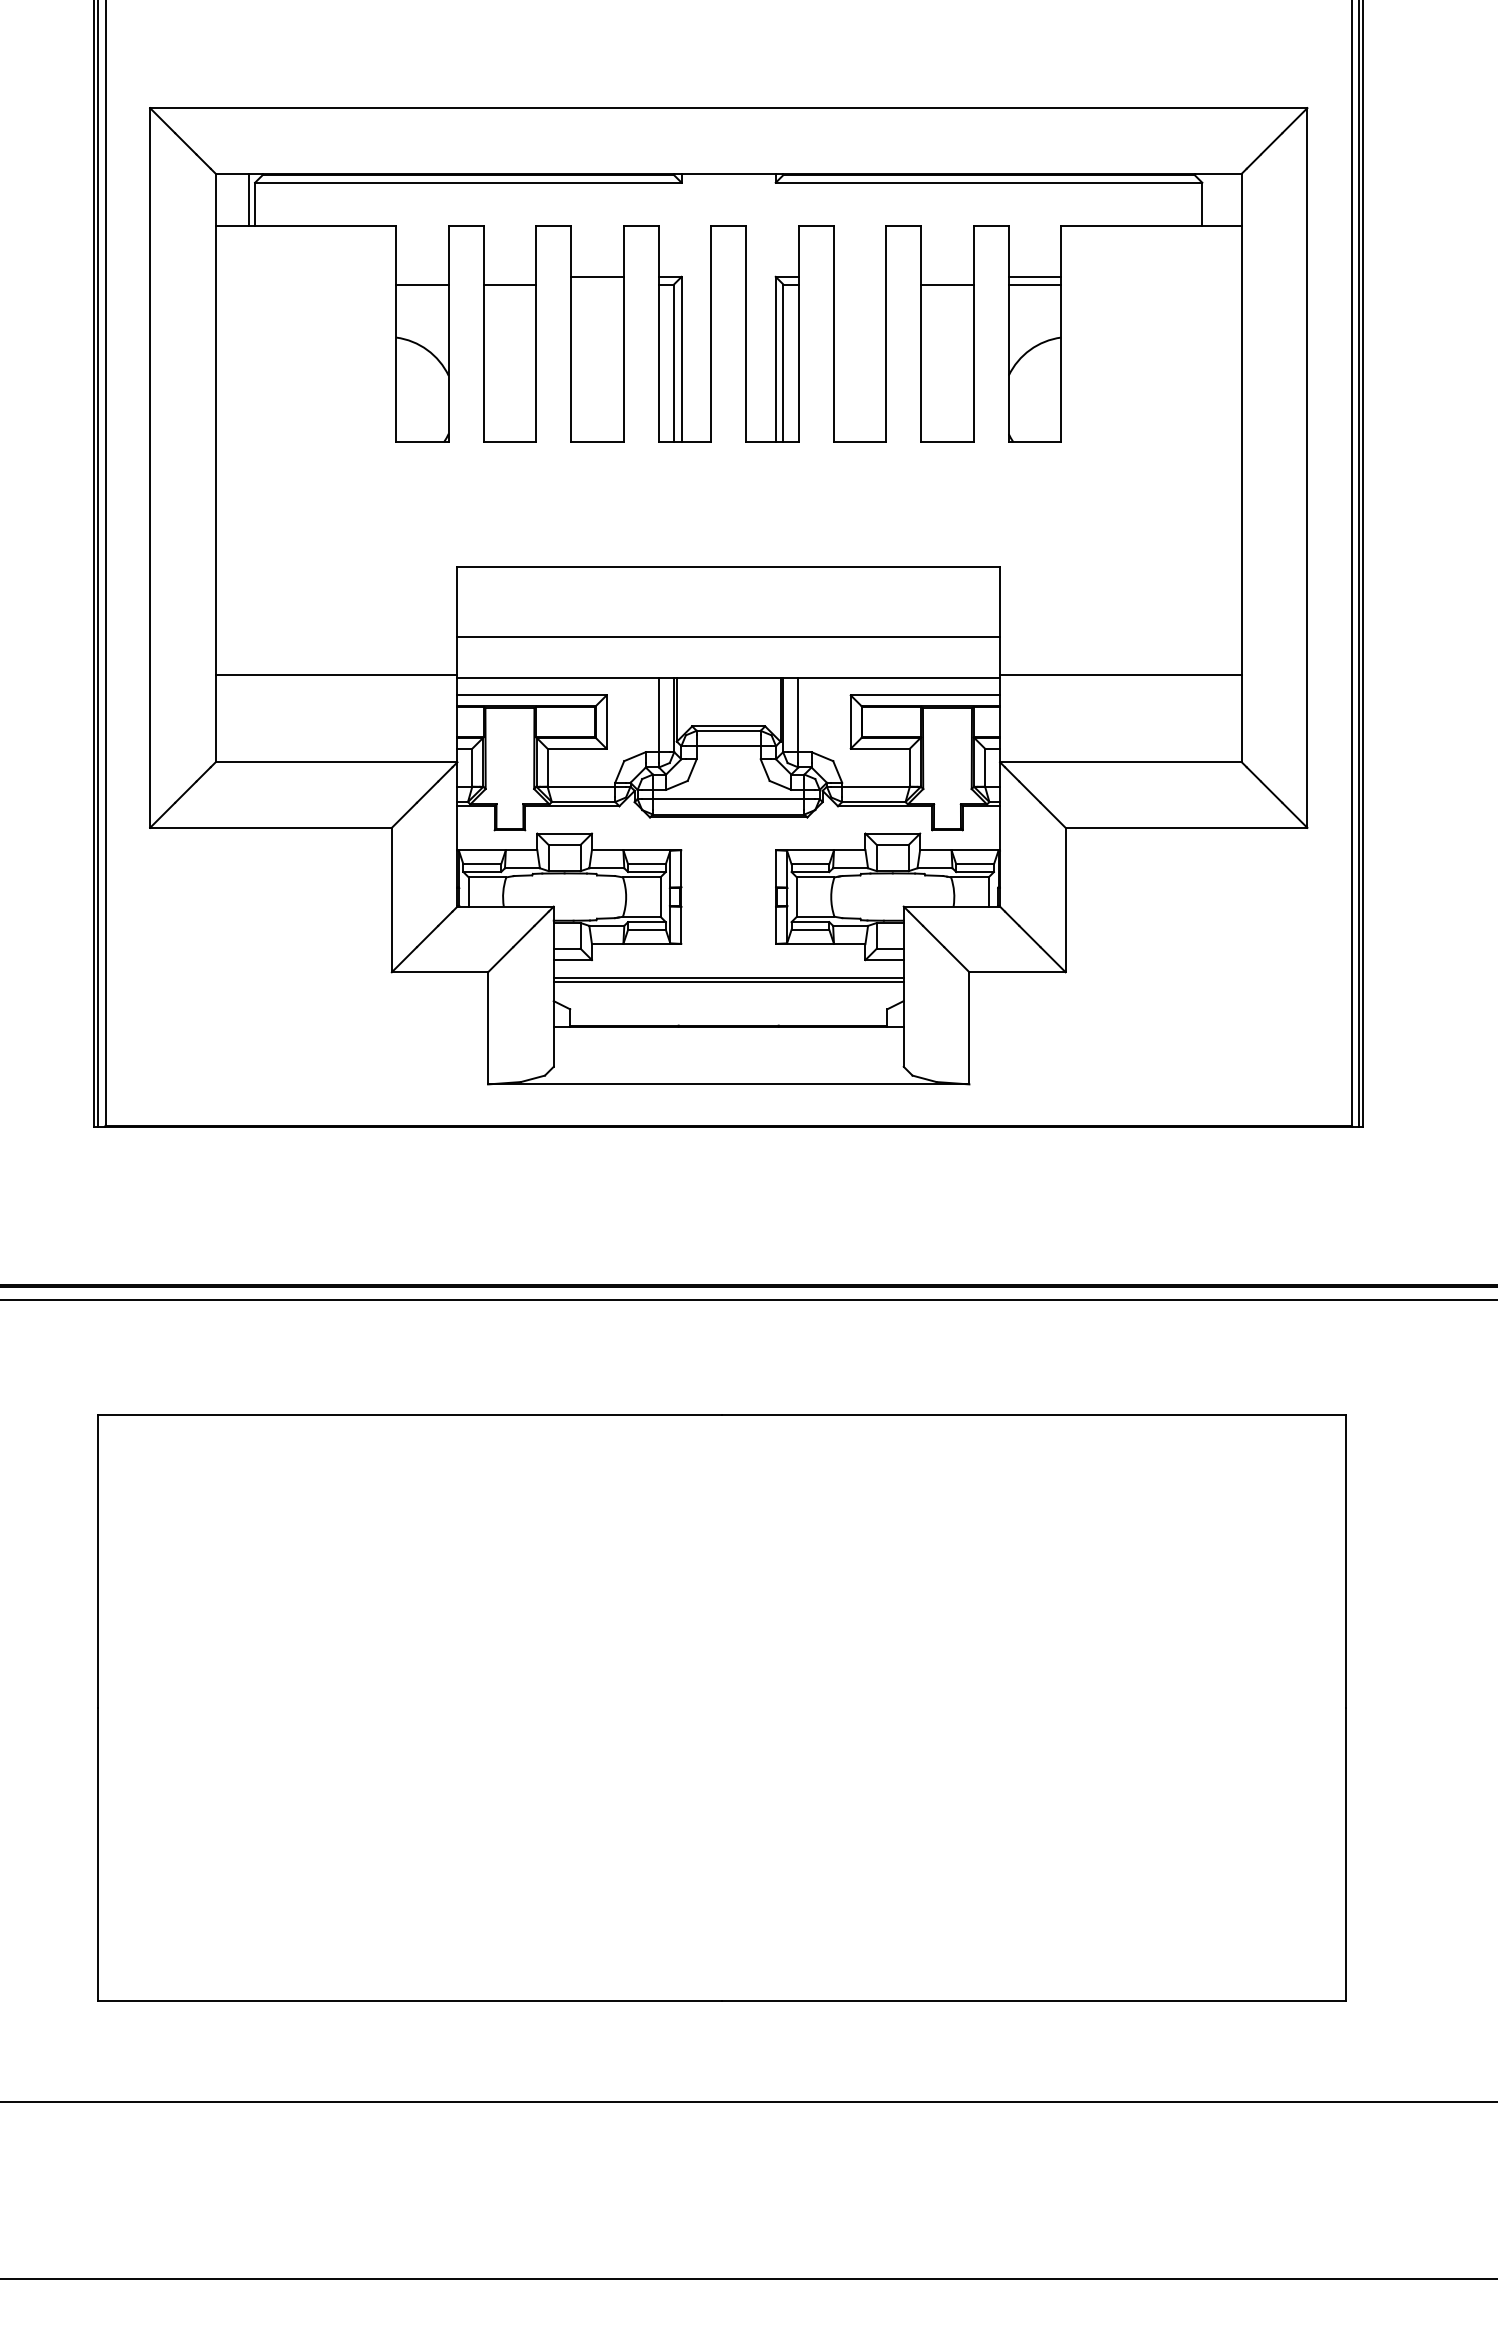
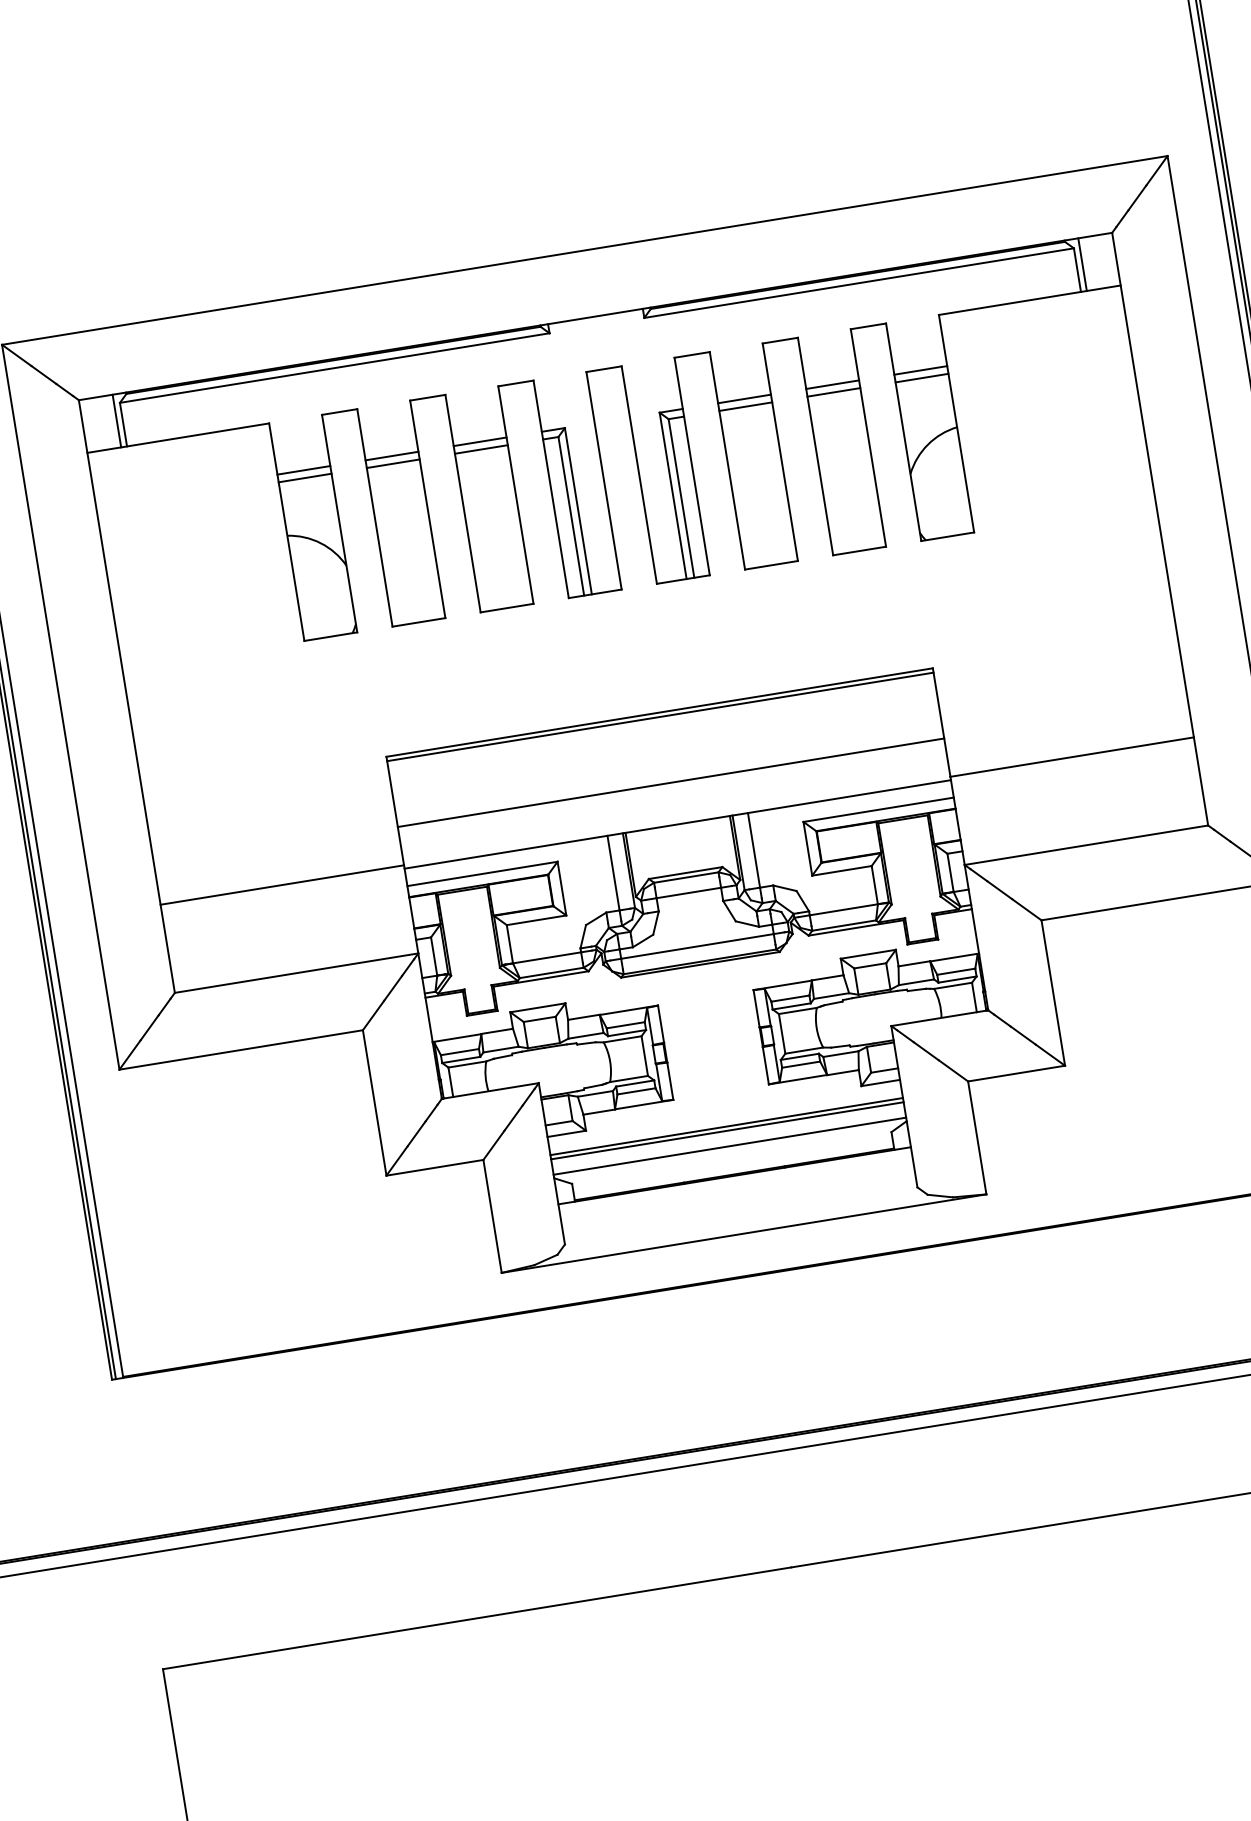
line: (1208, 199) -> (1082, 264), added
line: (422, 276) -> (303, 469), added
line: (509, 276) -> (391, 455), added
line: (859, 276) -> (743, 398), added
line: (947, 276) -> (832, 384), added
line: (597, 284) -> (481, 449), added
line: (859, 284) -> (745, 406), added
line: (728, 571) -> (660, 717), added
line: (728, 997) -> (729, 1146), added

